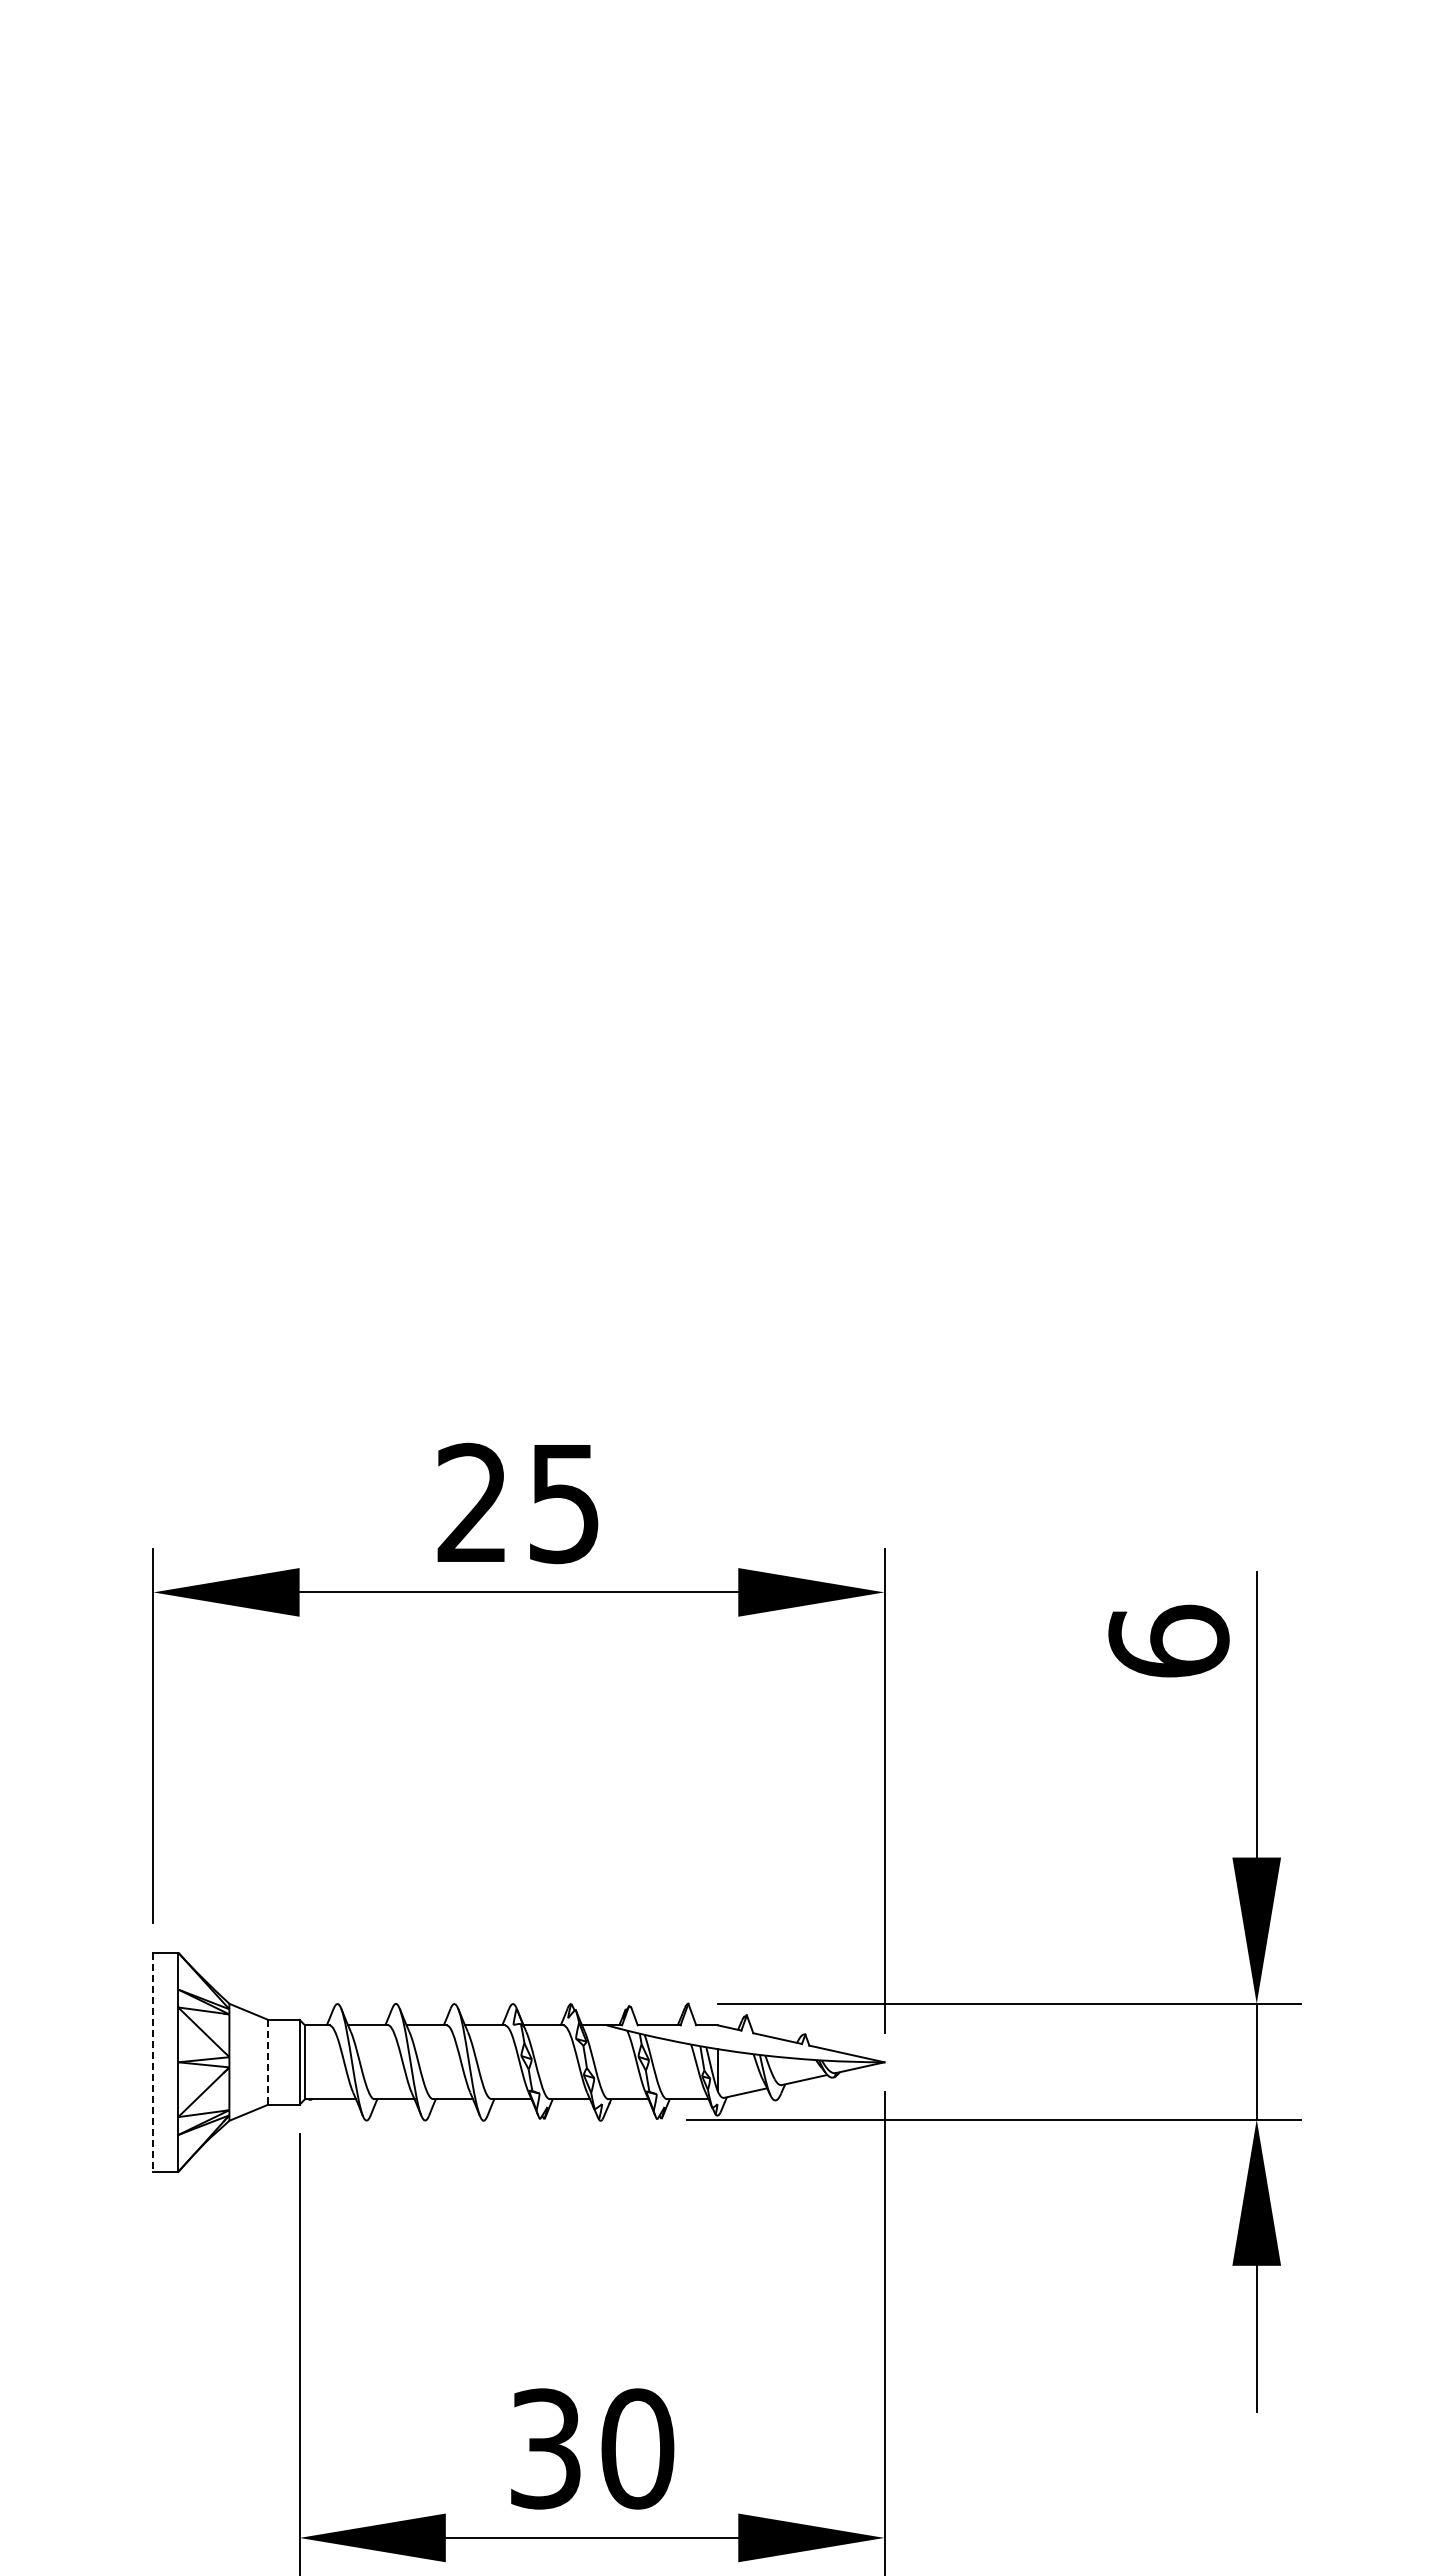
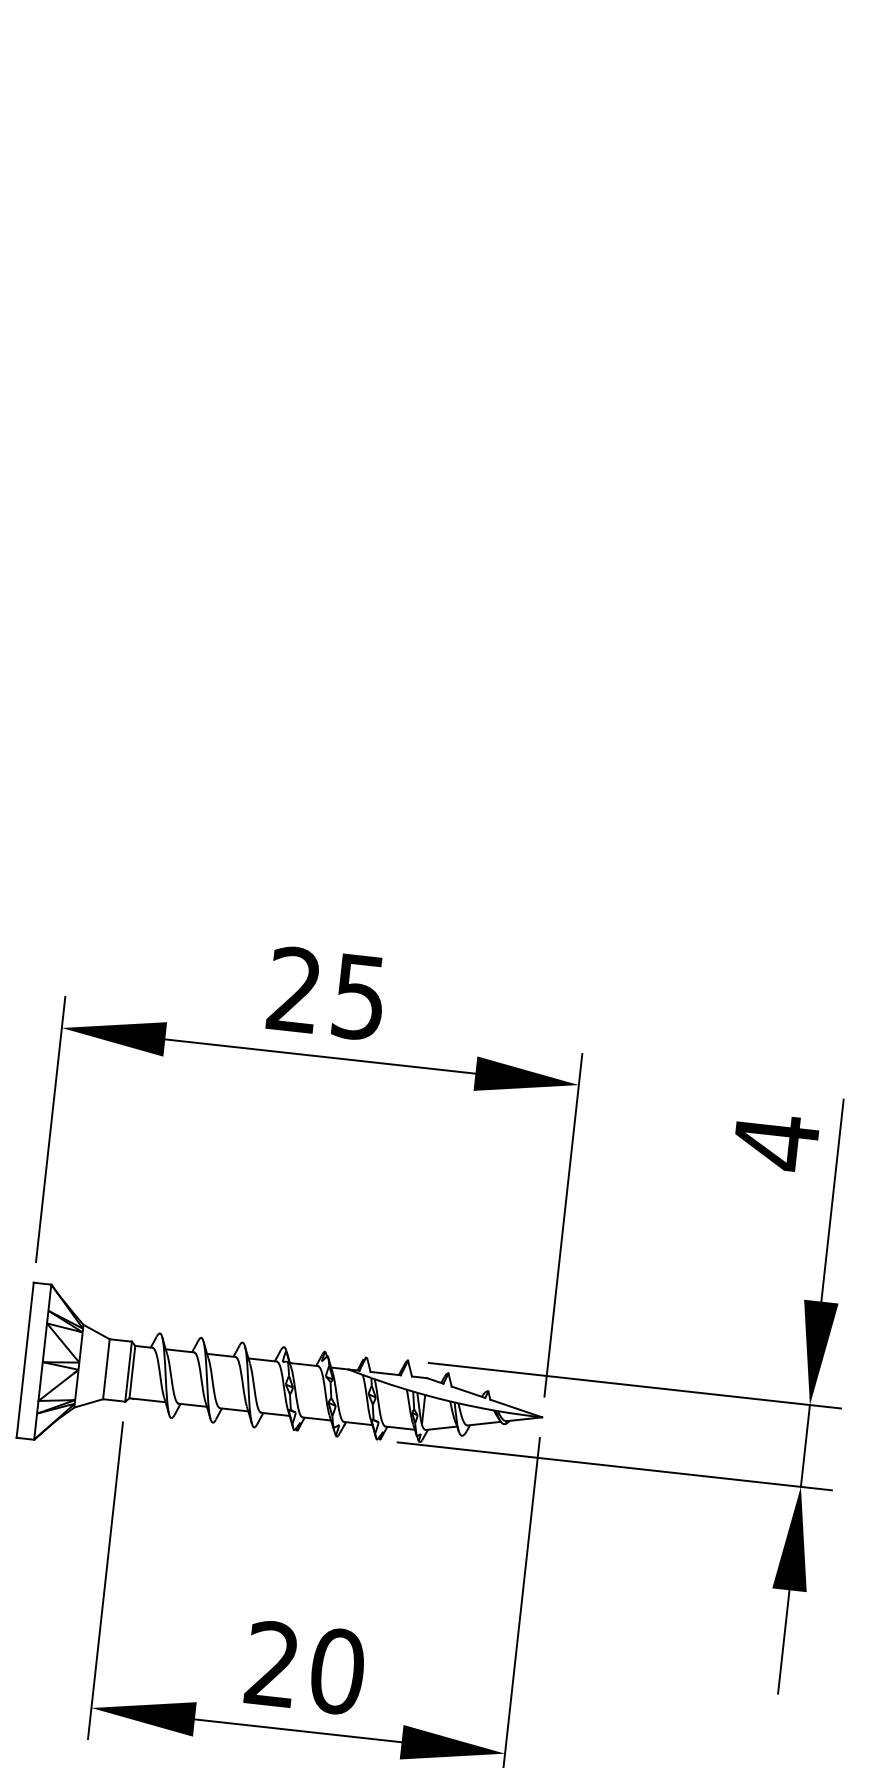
text: (1168, 1641) -> (775, 1141), 6 -> 4
line: (153, 2062) -> (25, 1360), dashed -> solid
line: (268, 2062) -> (106, 1369), dashed -> solid
text: (545, 2448) -> (272, 1663), 30 -> 20

